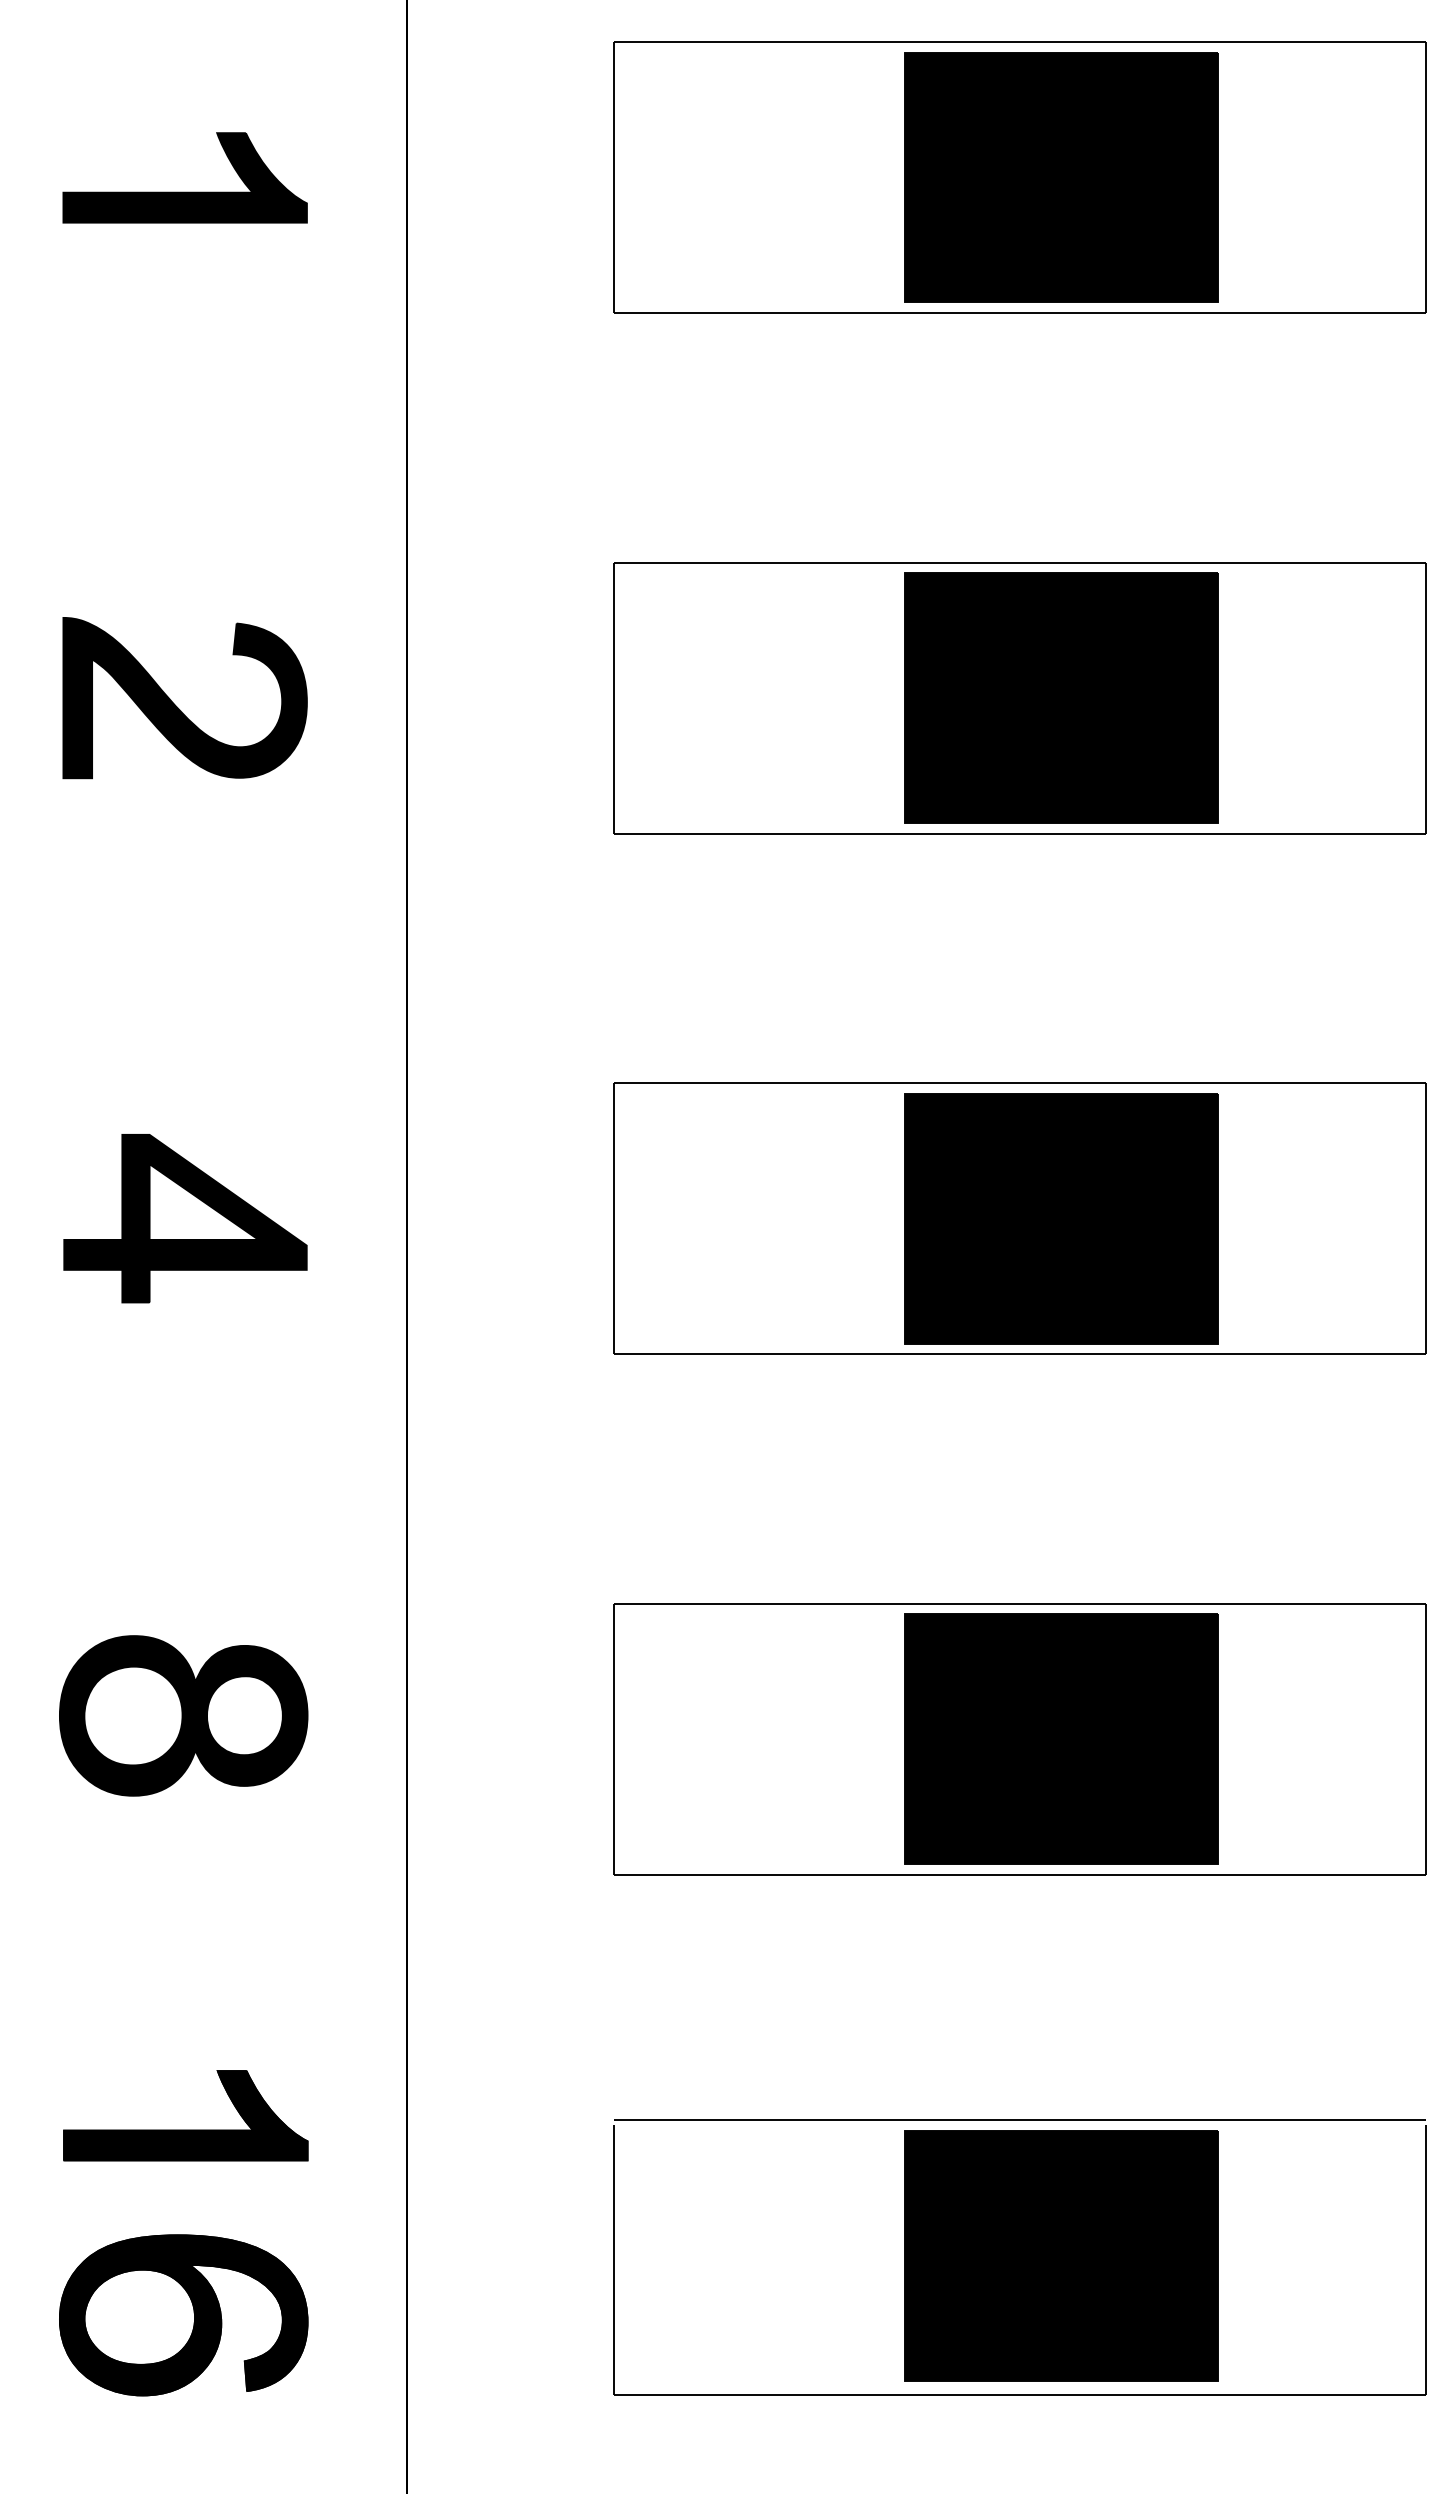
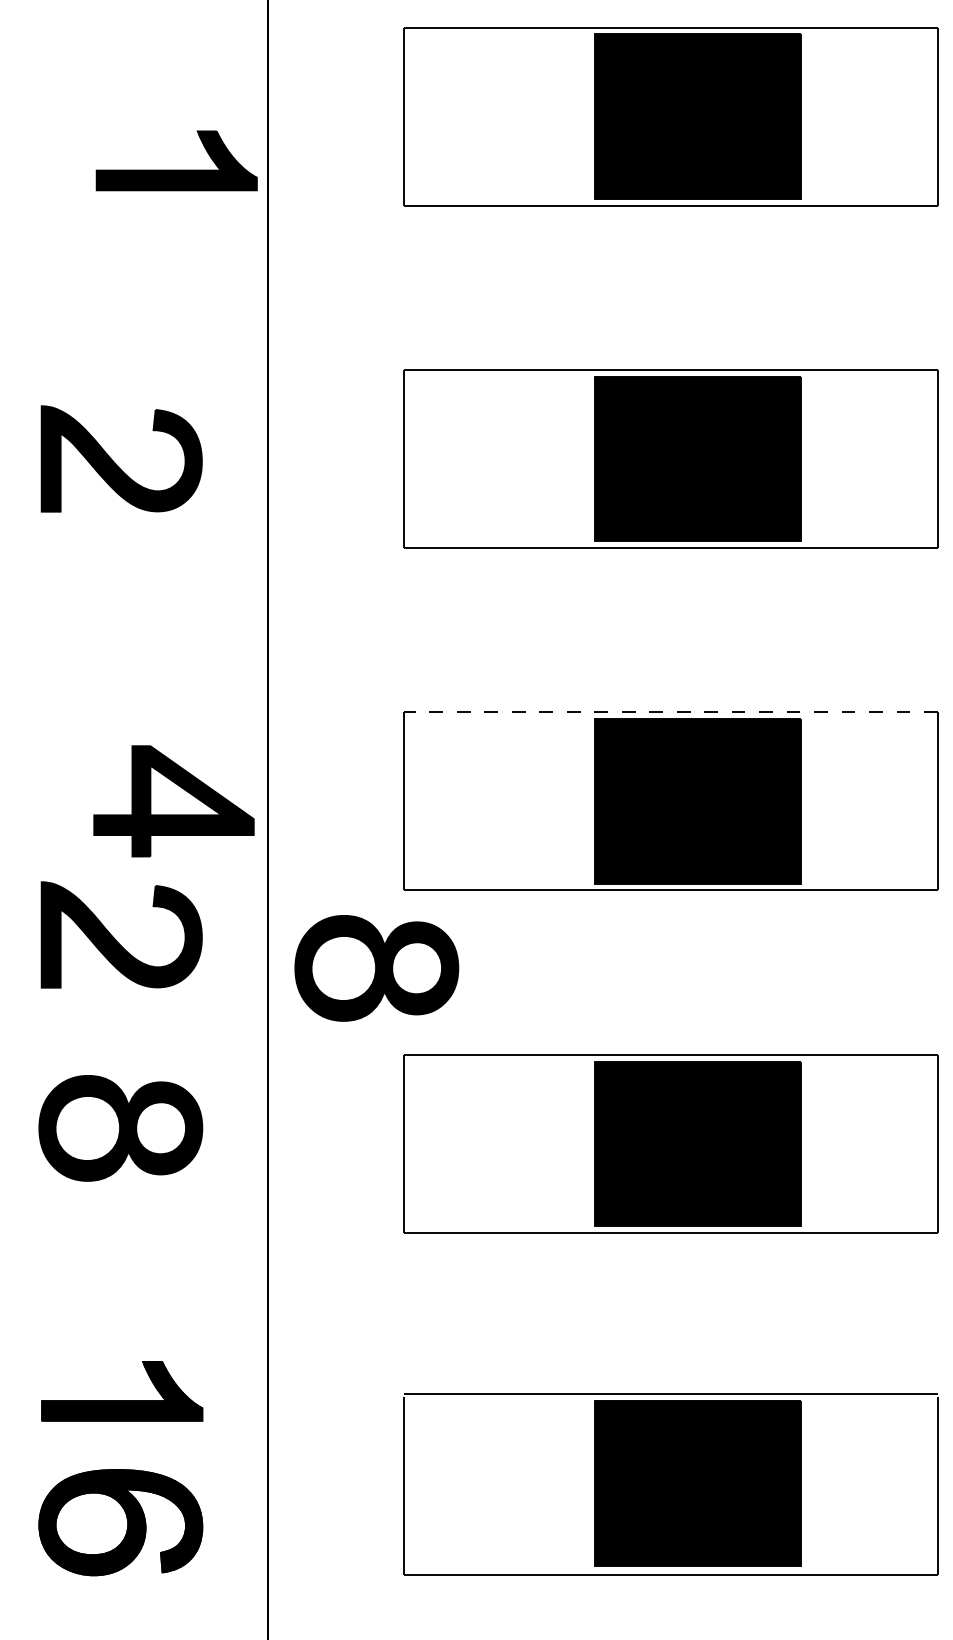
part: (184, 191) -> (176, 169), moved
line: (1019, 1083) -> (670, 712), solid -> dashed
part: (184, 1218) -> (173, 801), moved
part: (177, 1428) -> (116, 939), added
part: (572, 1472) -> (376, 968), added

